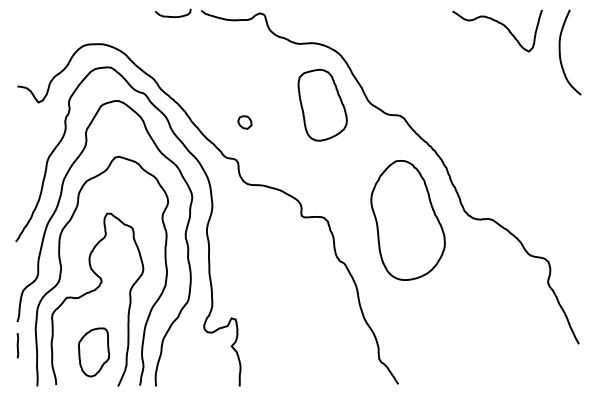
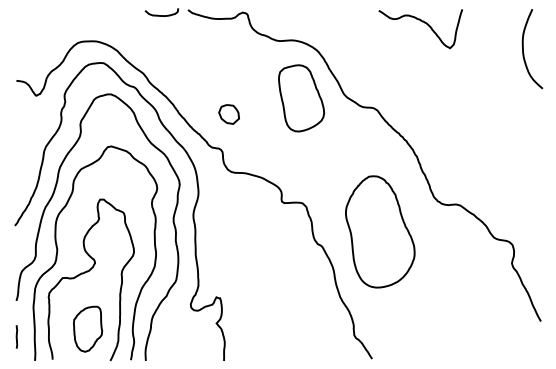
curve: (501, 25) -> (424, 23), moved
part: (244, 122) -> (228, 114), size x1.6
part: (408, 219) -> (380, 231), moved
curve: (17, 345) -> (16, 336), moved

